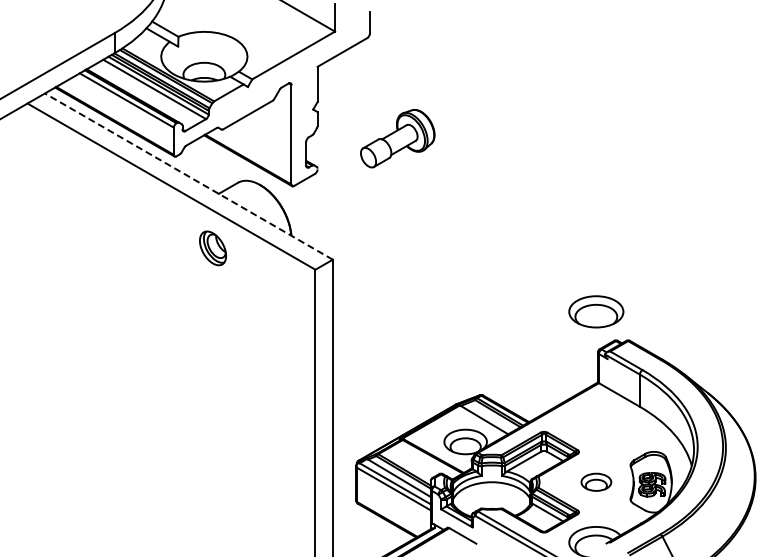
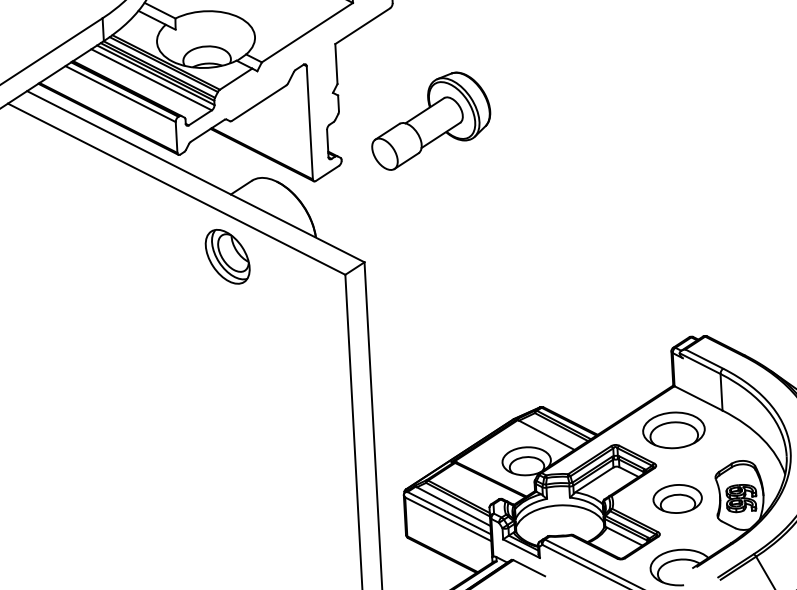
part: (397, 138) -> (430, 120), size x1.43
line: (188, 176) -> (195, 176), dashed -> solid
part: (212, 248) -> (227, 256), size x1.43
part: (596, 311) -> (674, 429), moved
part: (596, 482) -> (677, 499), size x1.43

